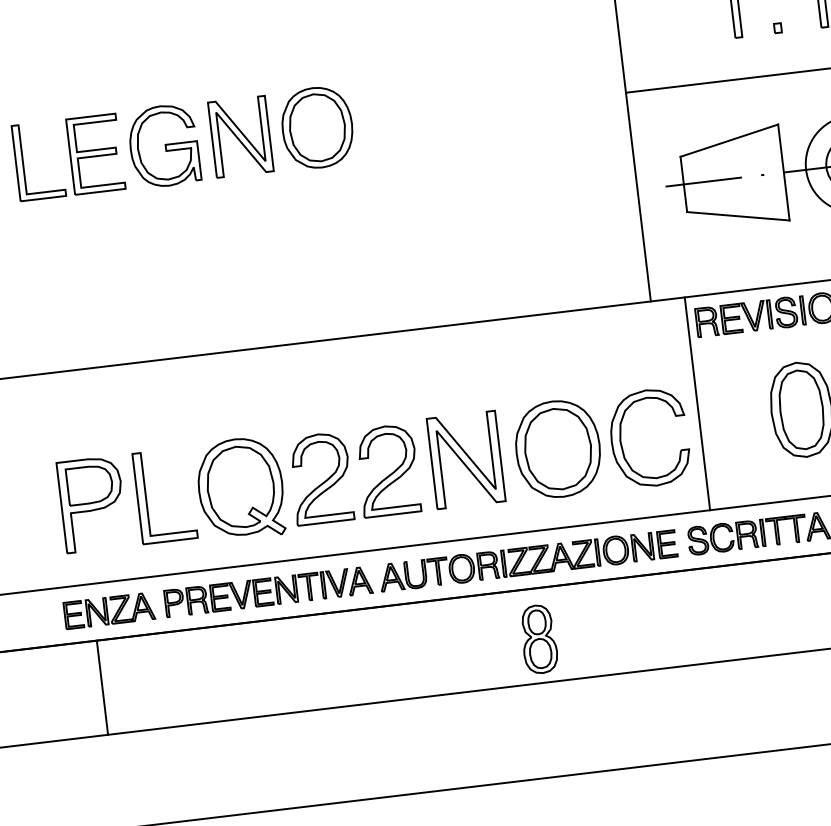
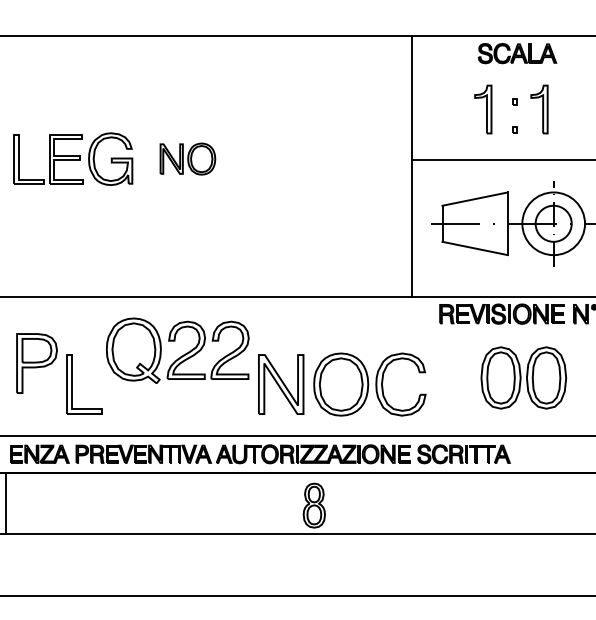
part: (281, 131) -> (187, 158), size x0.6
line: (697, 402) -> (434, 365), removed
part: (314, 487) -> (181, 355), moved
part: (91, 504) -> (36, 363), moved
line: (102, 688) -> (6, 503), moved

